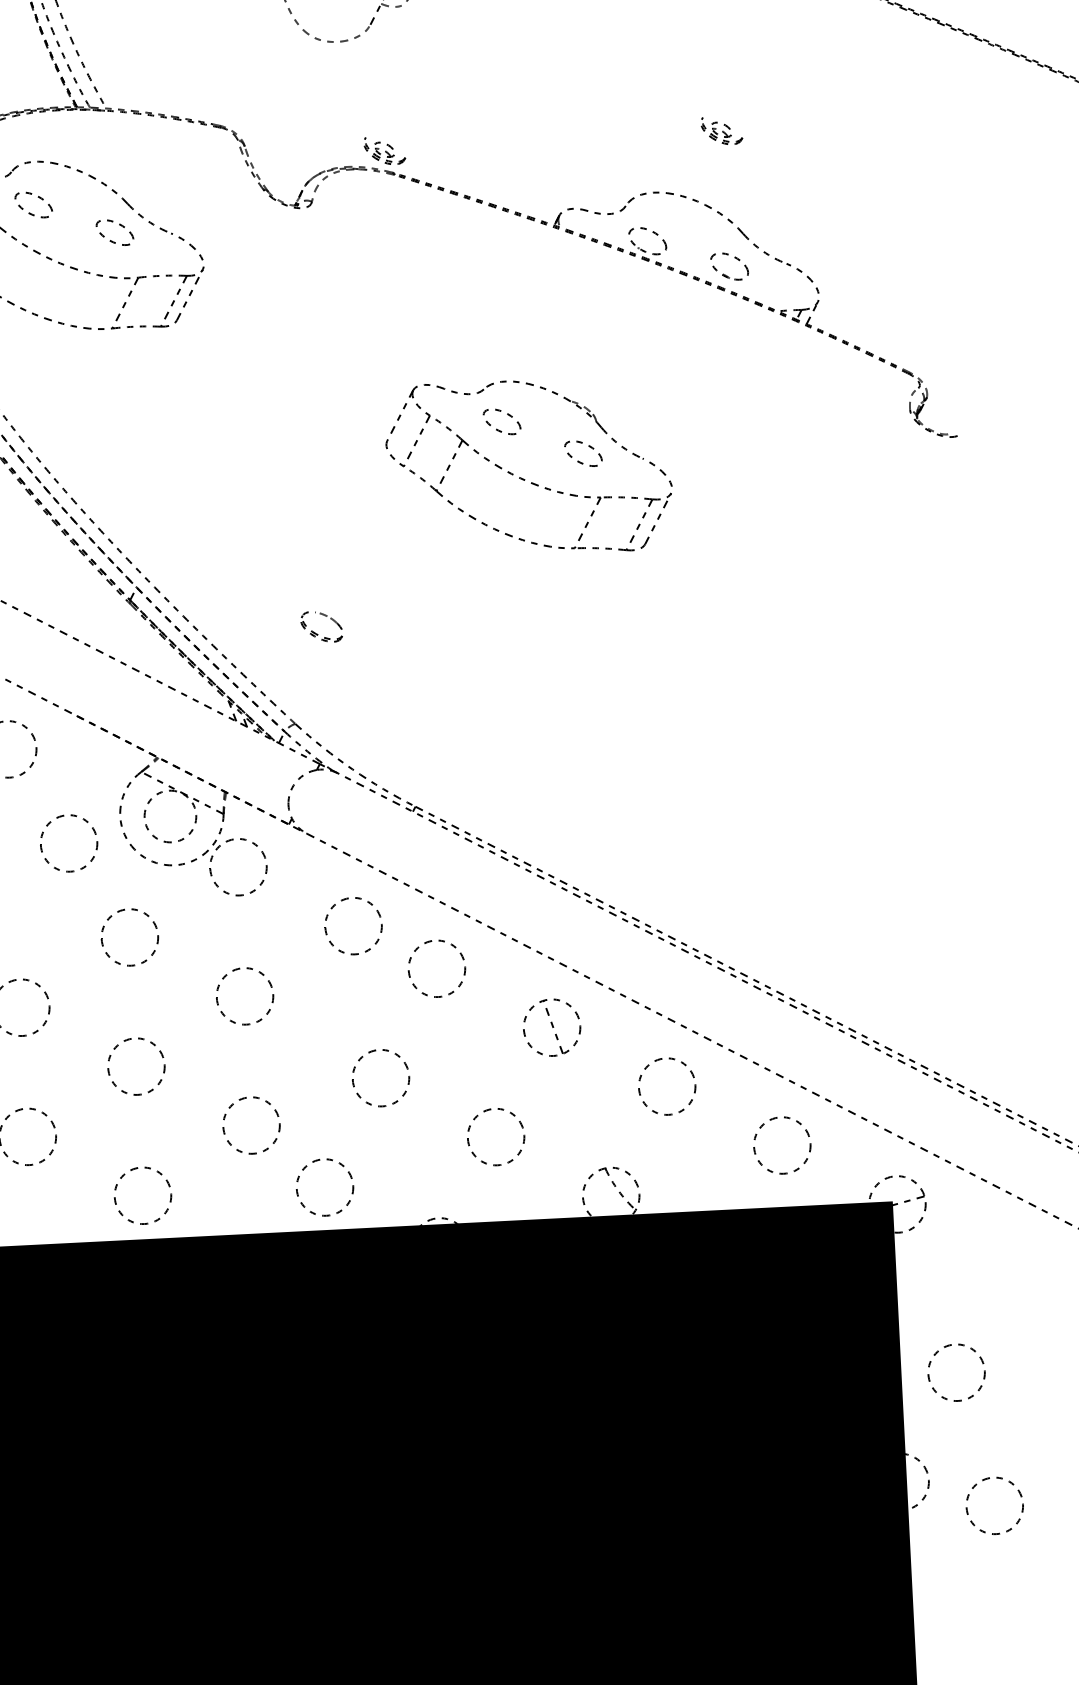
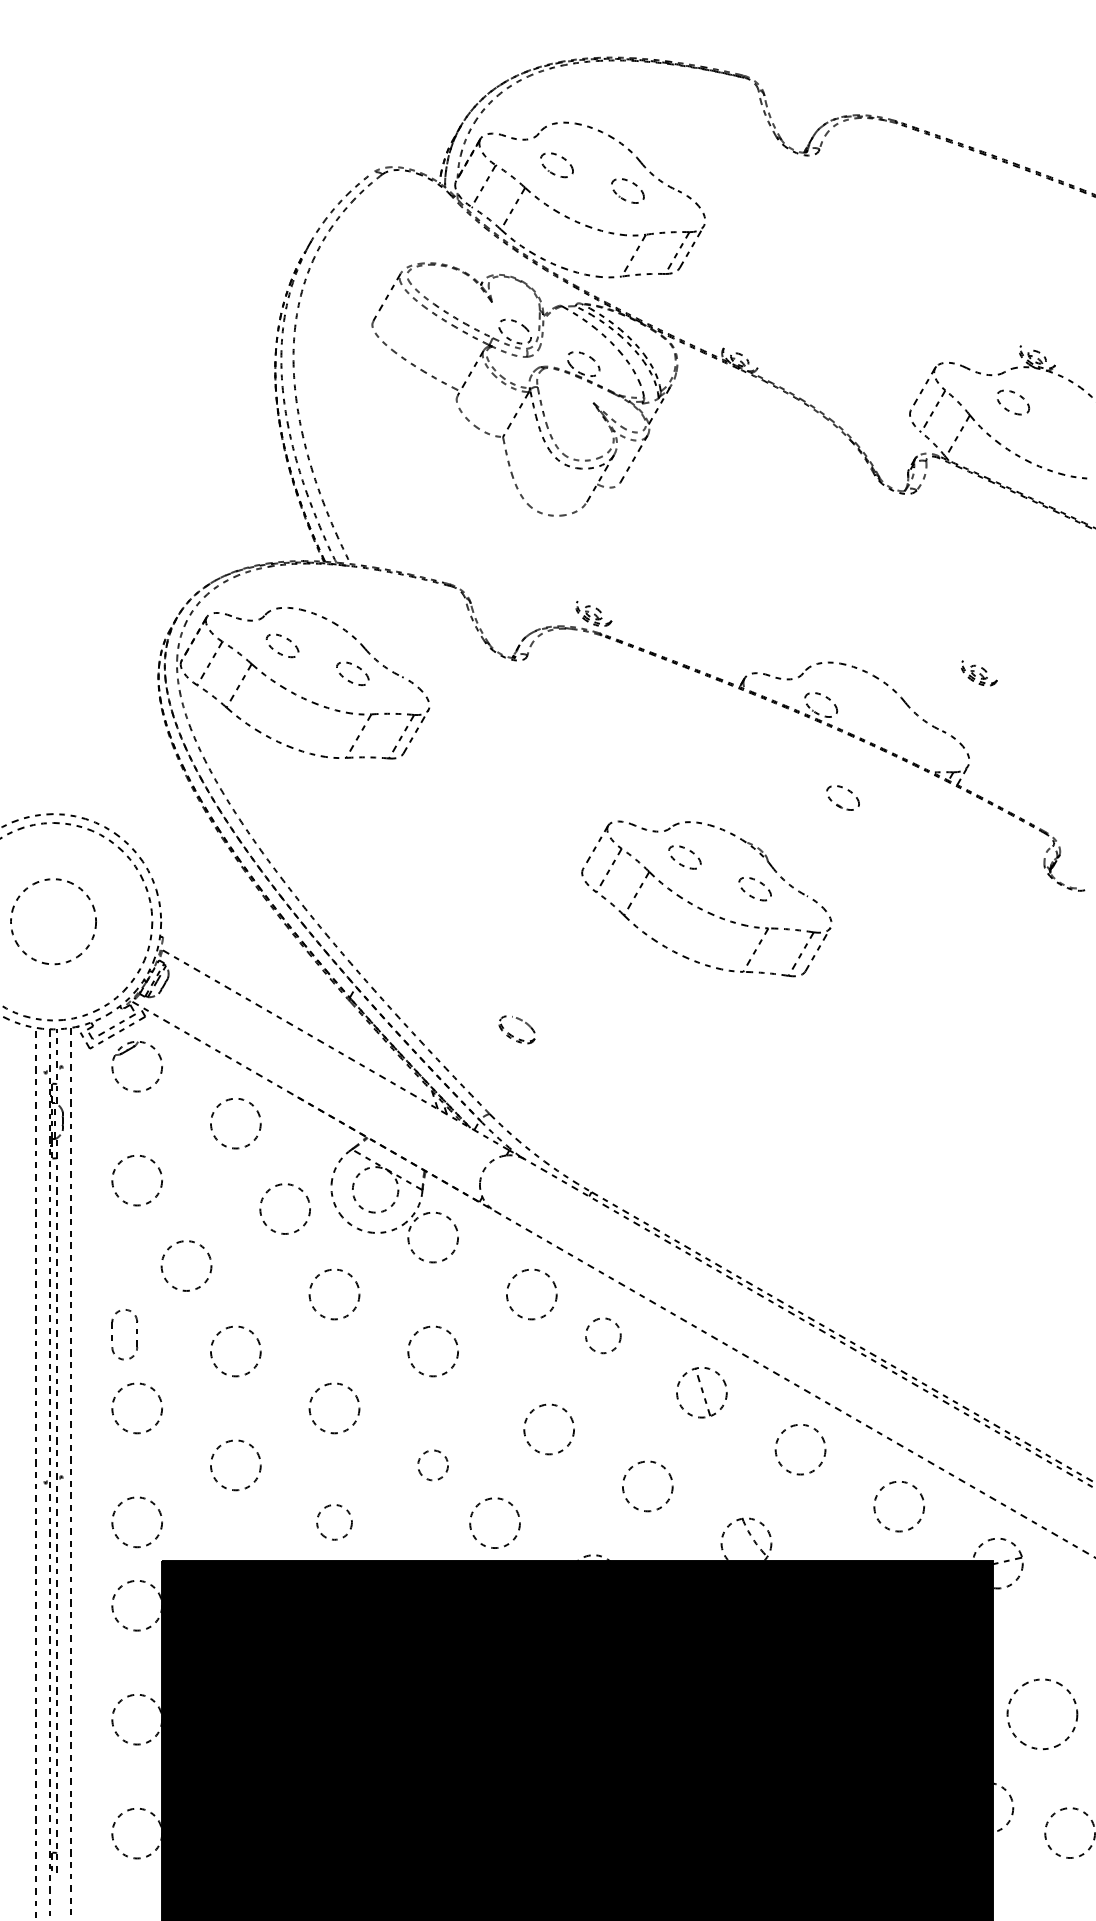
part: (722, 131) -> (979, 673), moved
part: (725, 274) -> (839, 804), moved
circle: (437, 968) -> (603, 1335), size x0.7
circle: (250, 1125) -> (432, 1465), size x0.6
circle: (142, 1195) -> (334, 1522), size x0.7
circle: (956, 1371) -> (1042, 1713), size x1.4

